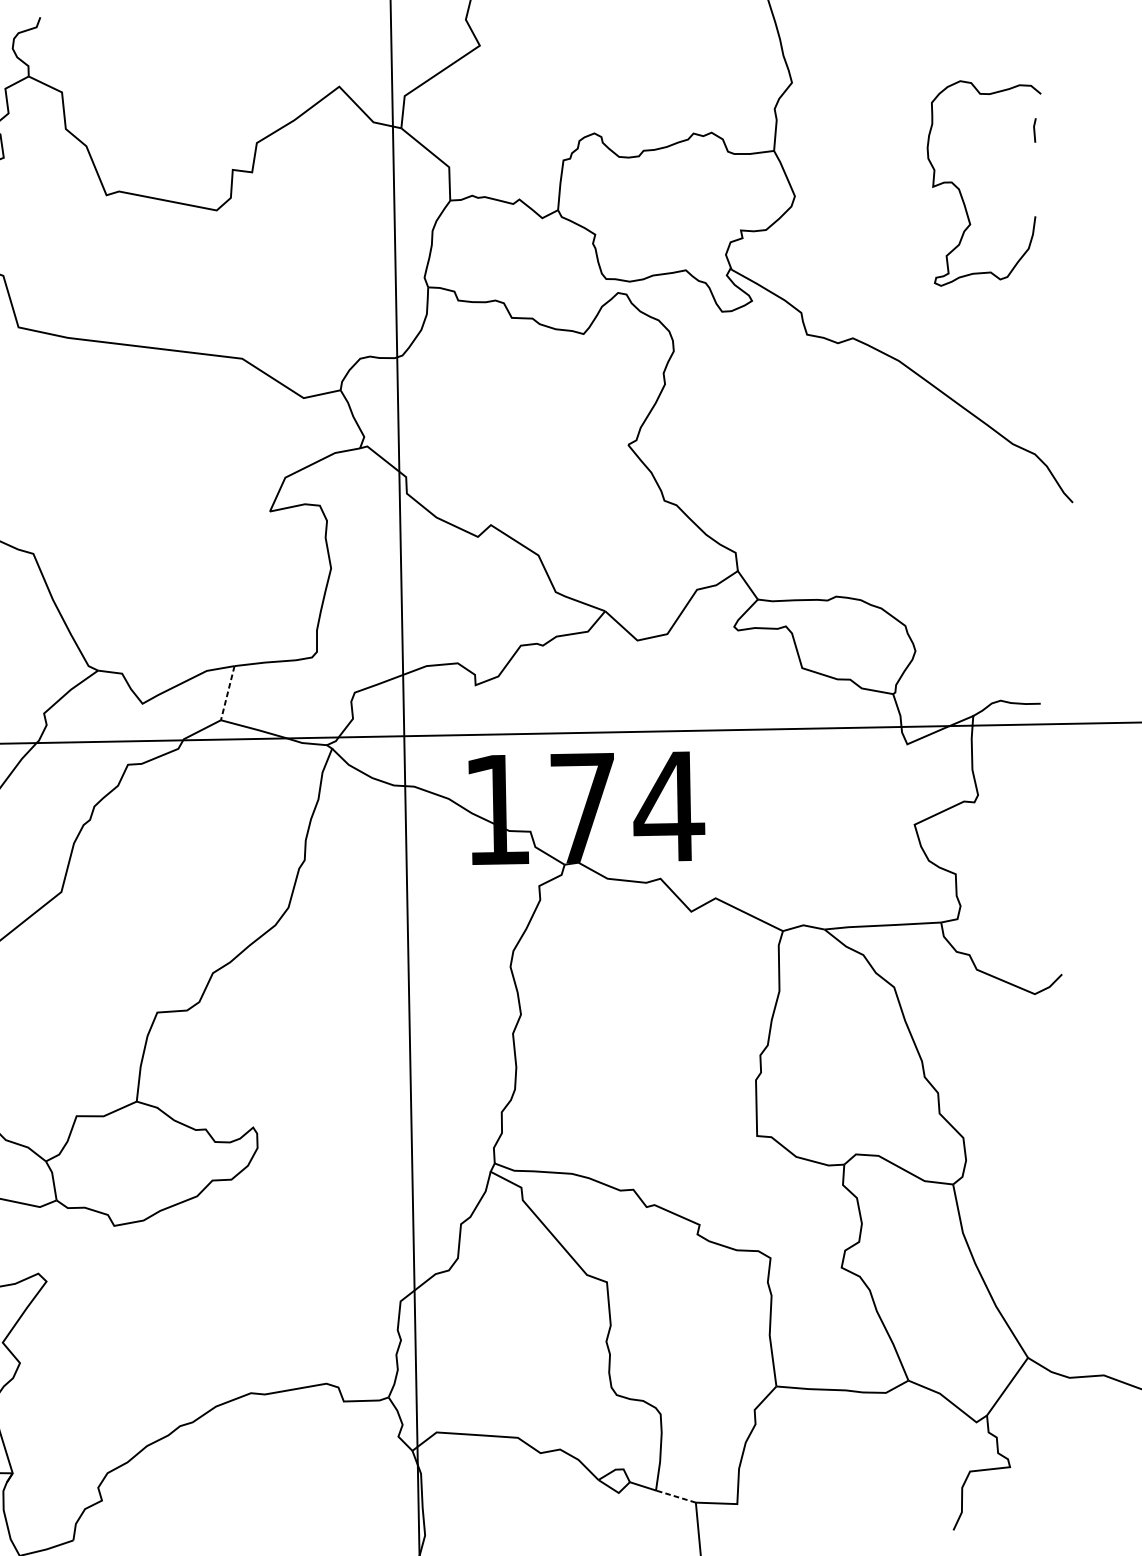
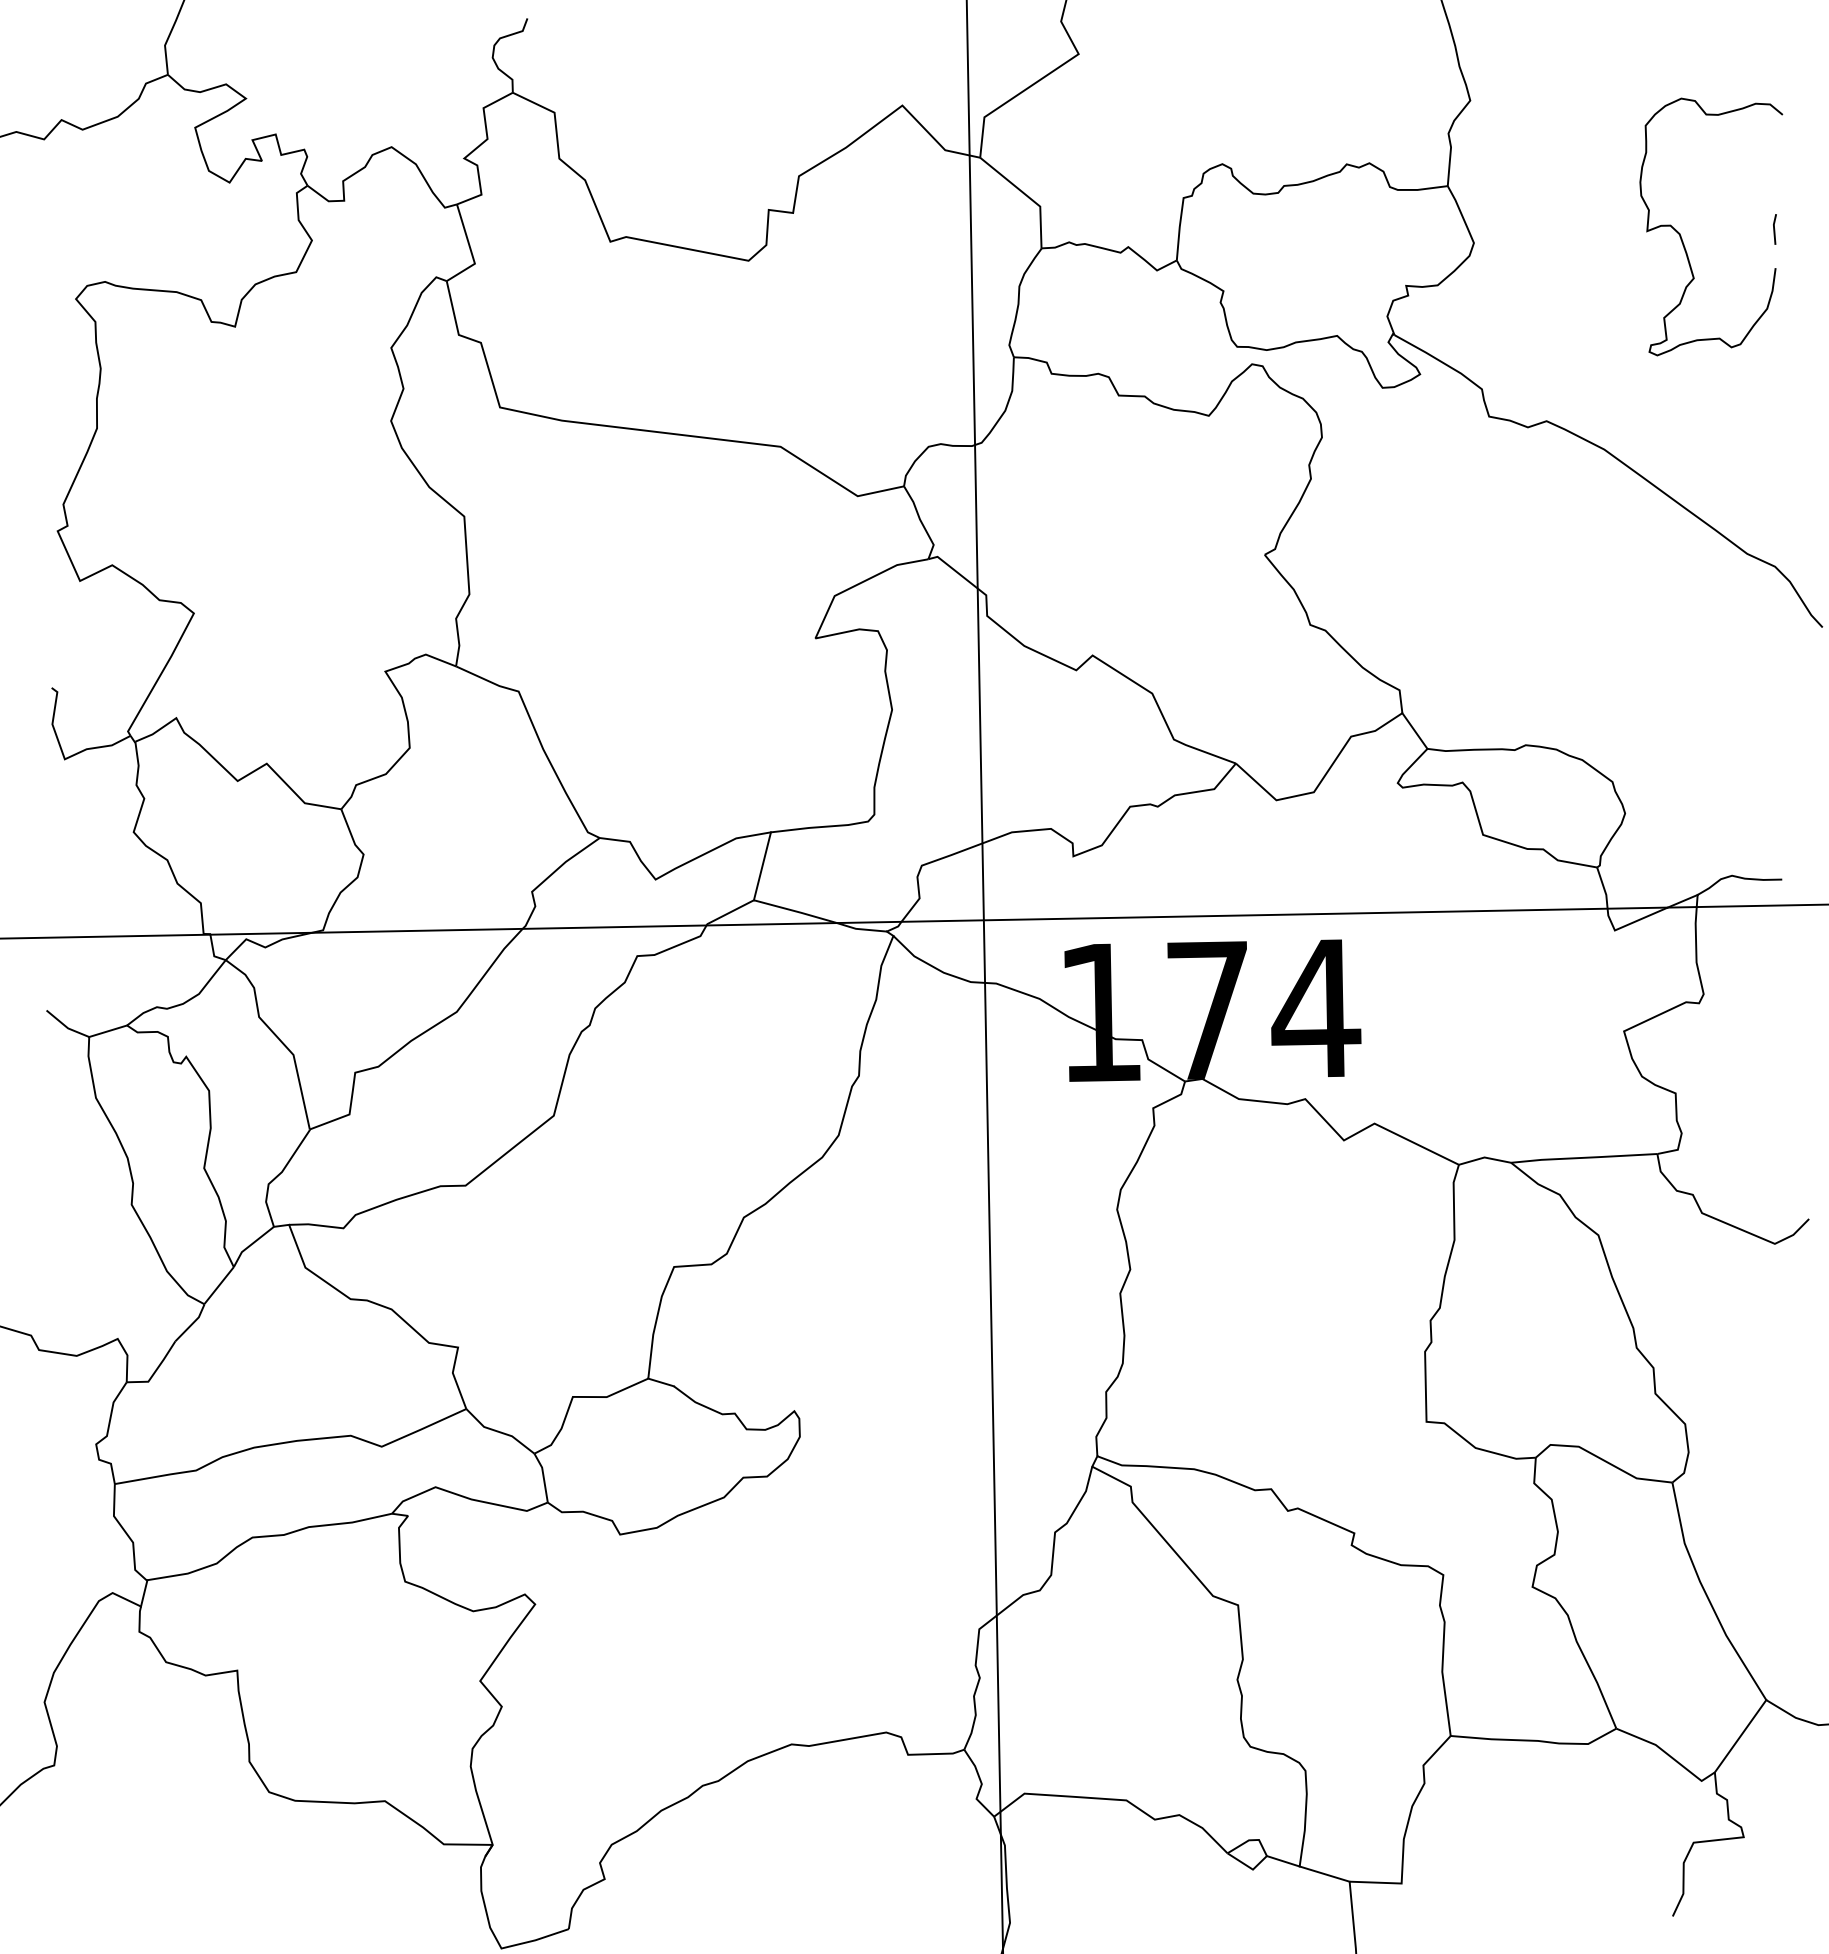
line: (1034, 130) -> (1774, 229), moved
line: (227, 693) -> (762, 866), dashed -> solid
line: (675, 1496) -> (1324, 1873), dashed -> solid

